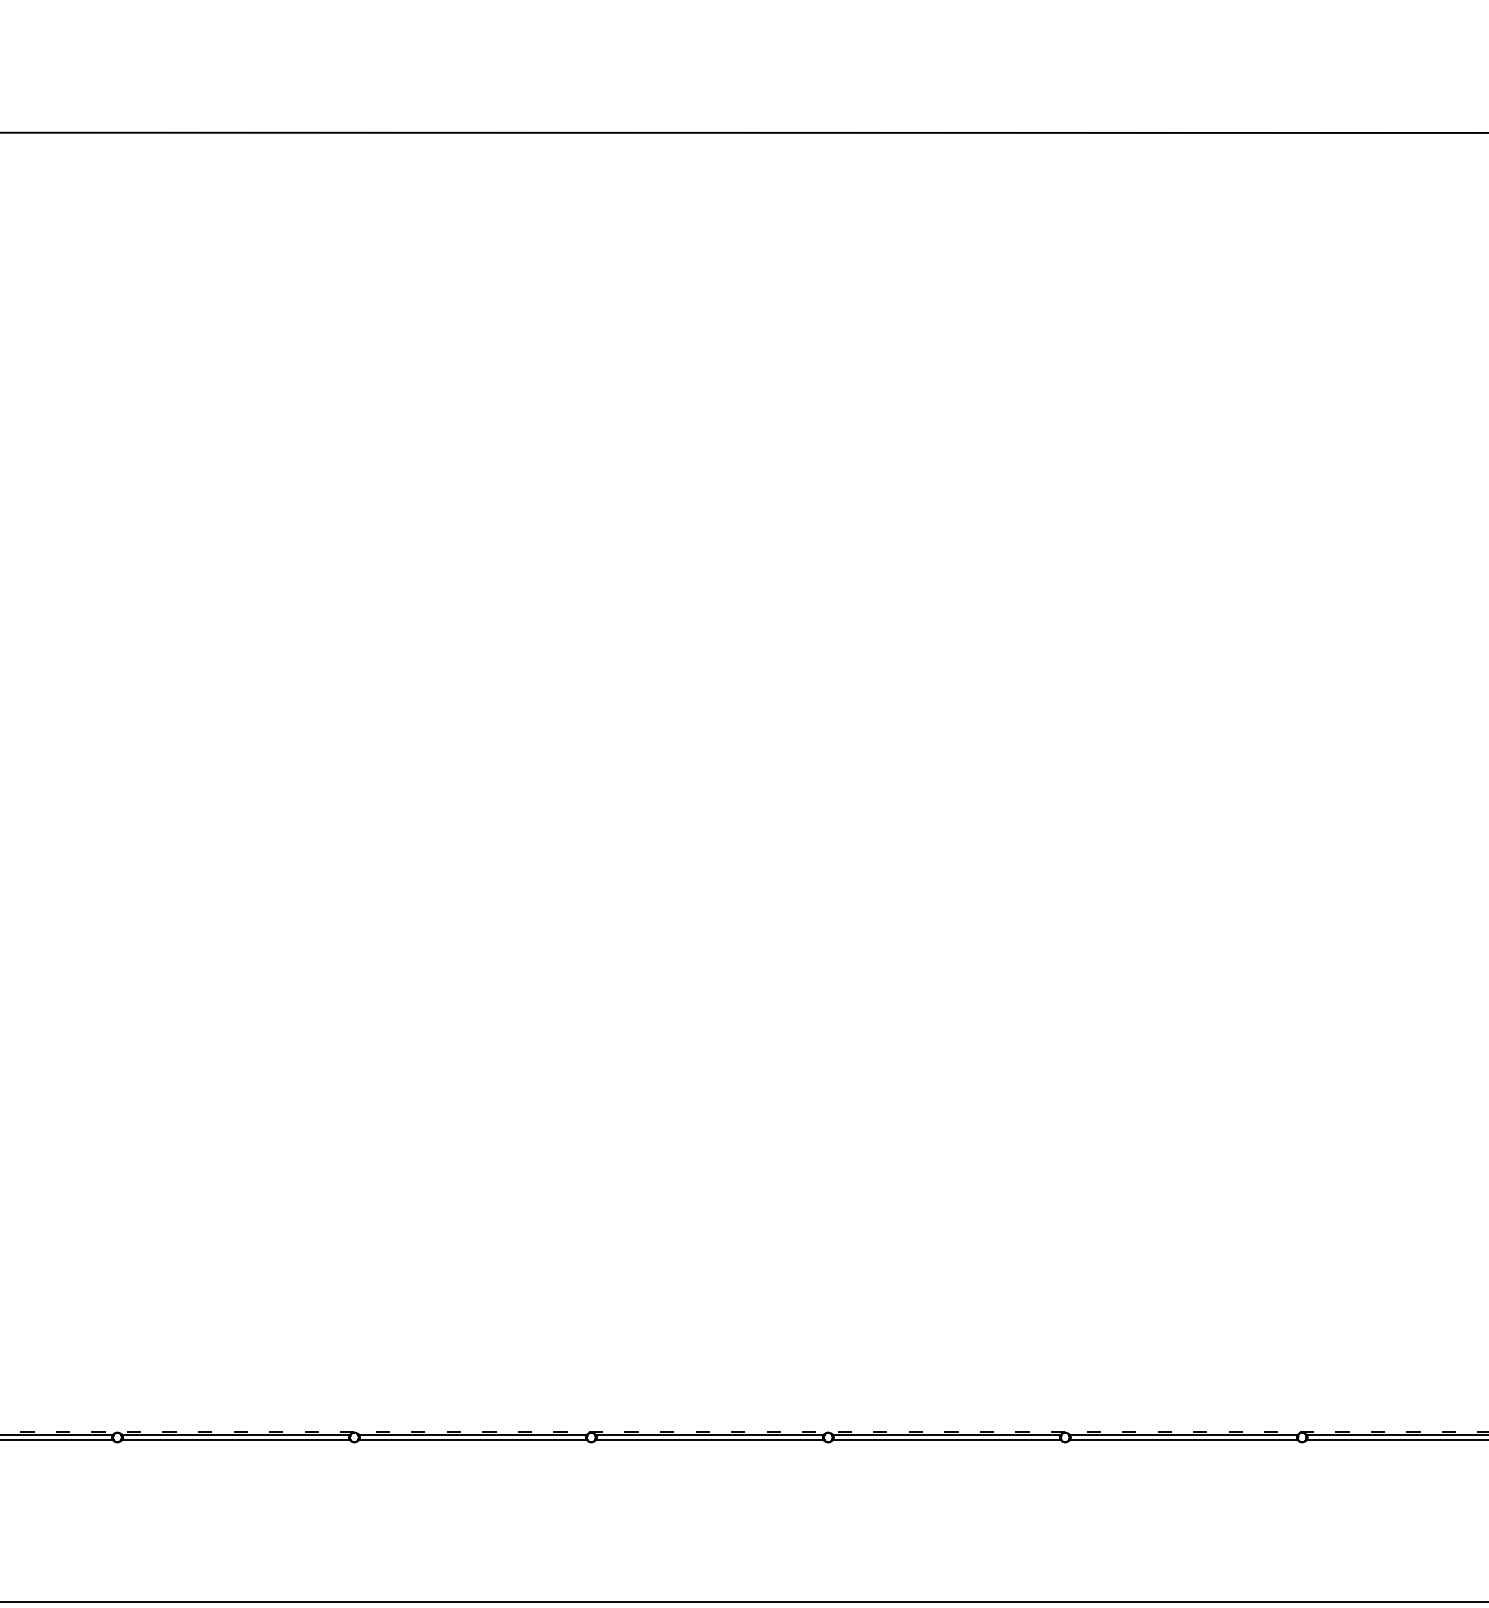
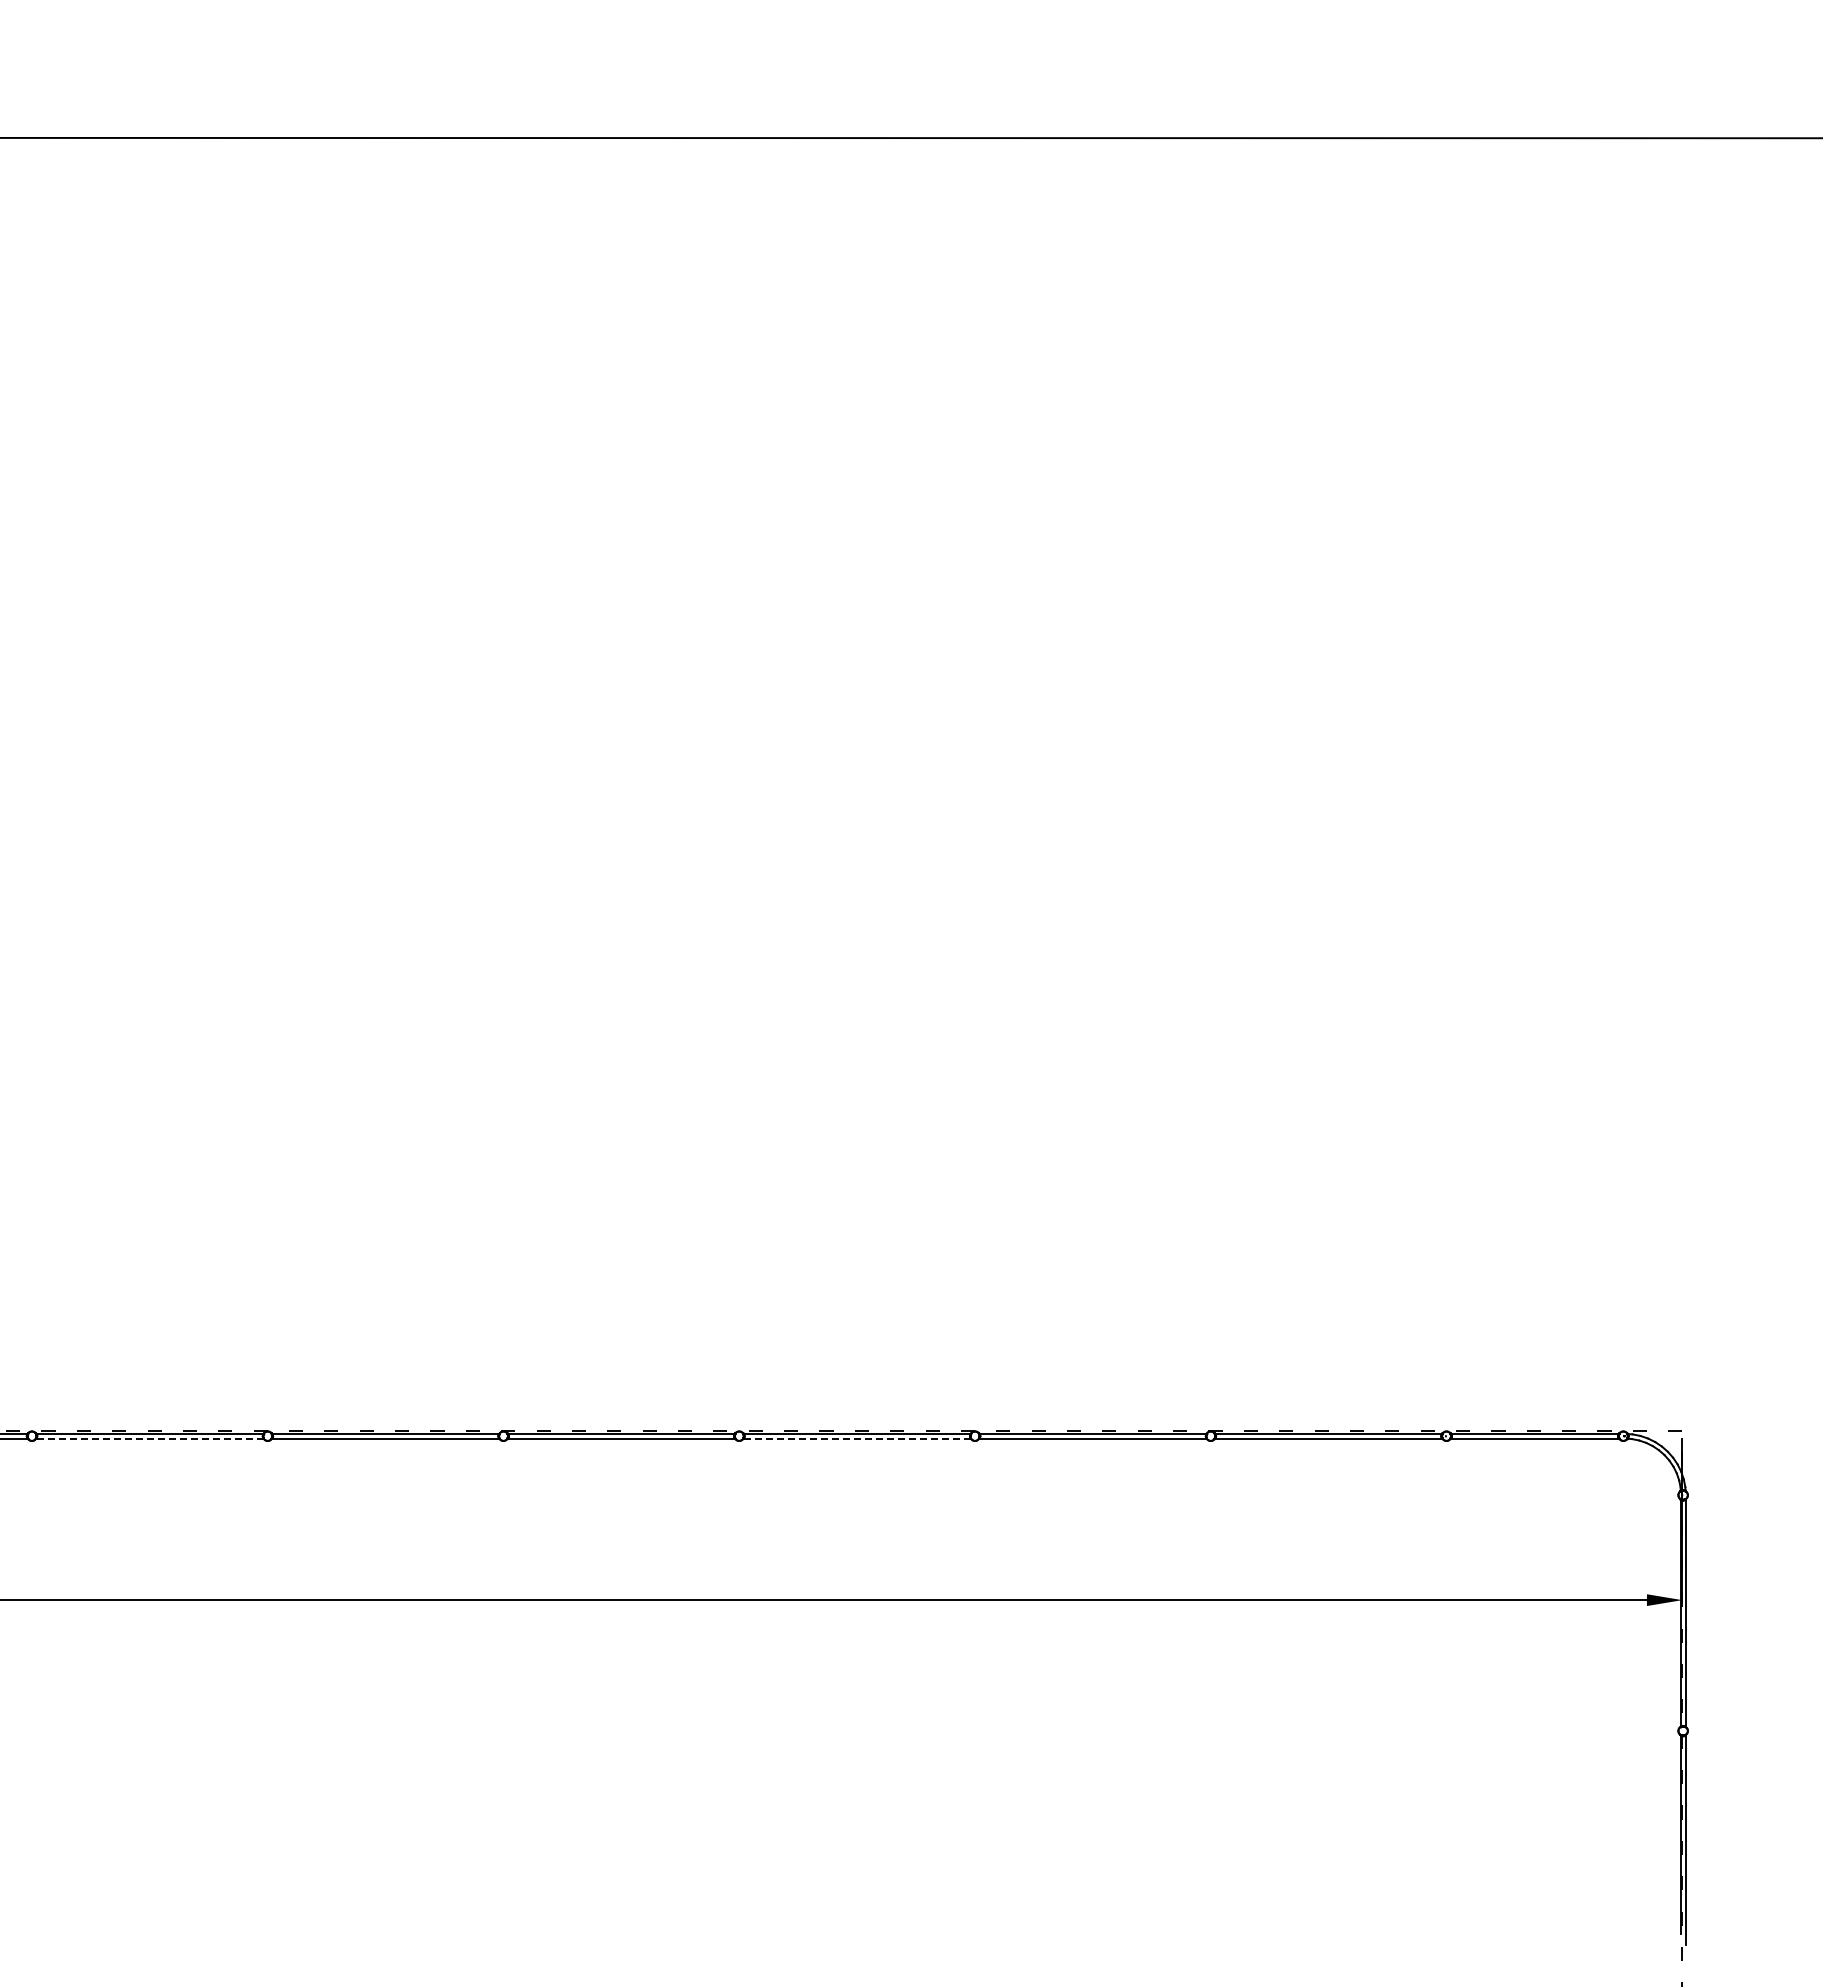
line: (236, 1439) -> (150, 1438), solid -> dashed
line: (947, 1439) -> (857, 1438), solid -> dashed

